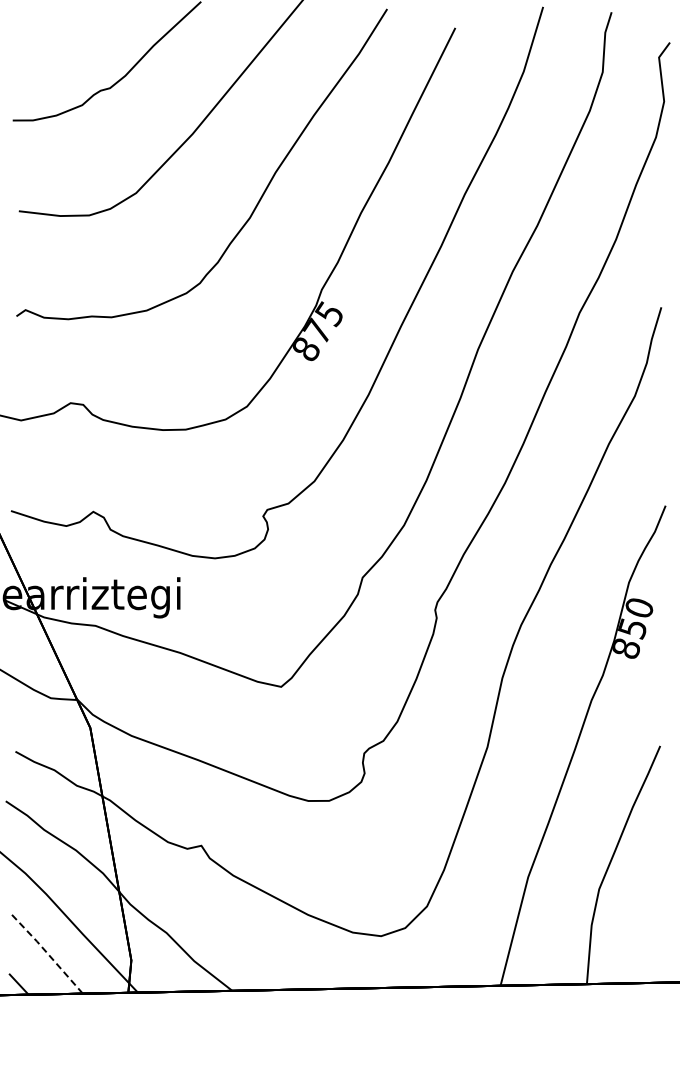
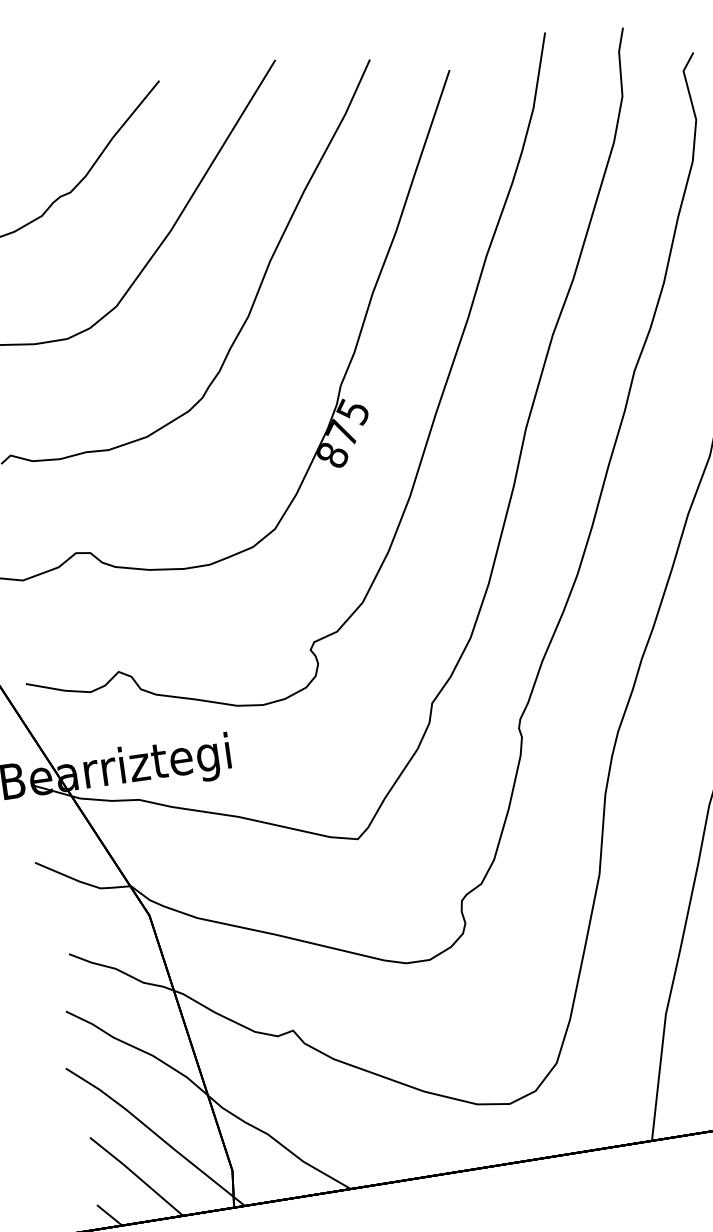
line: (46, 952) -> (135, 1175), dashed -> solid

